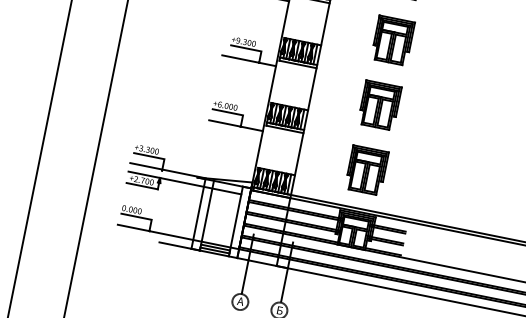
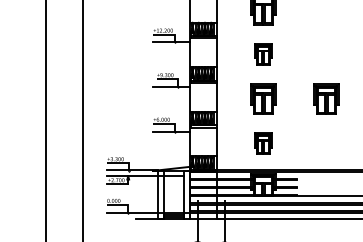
part: (392, 40) -> (263, 54), size x0.7
part: (471, 123) -> (326, 98), added
part: (366, 170) -> (263, 143), size x0.7

